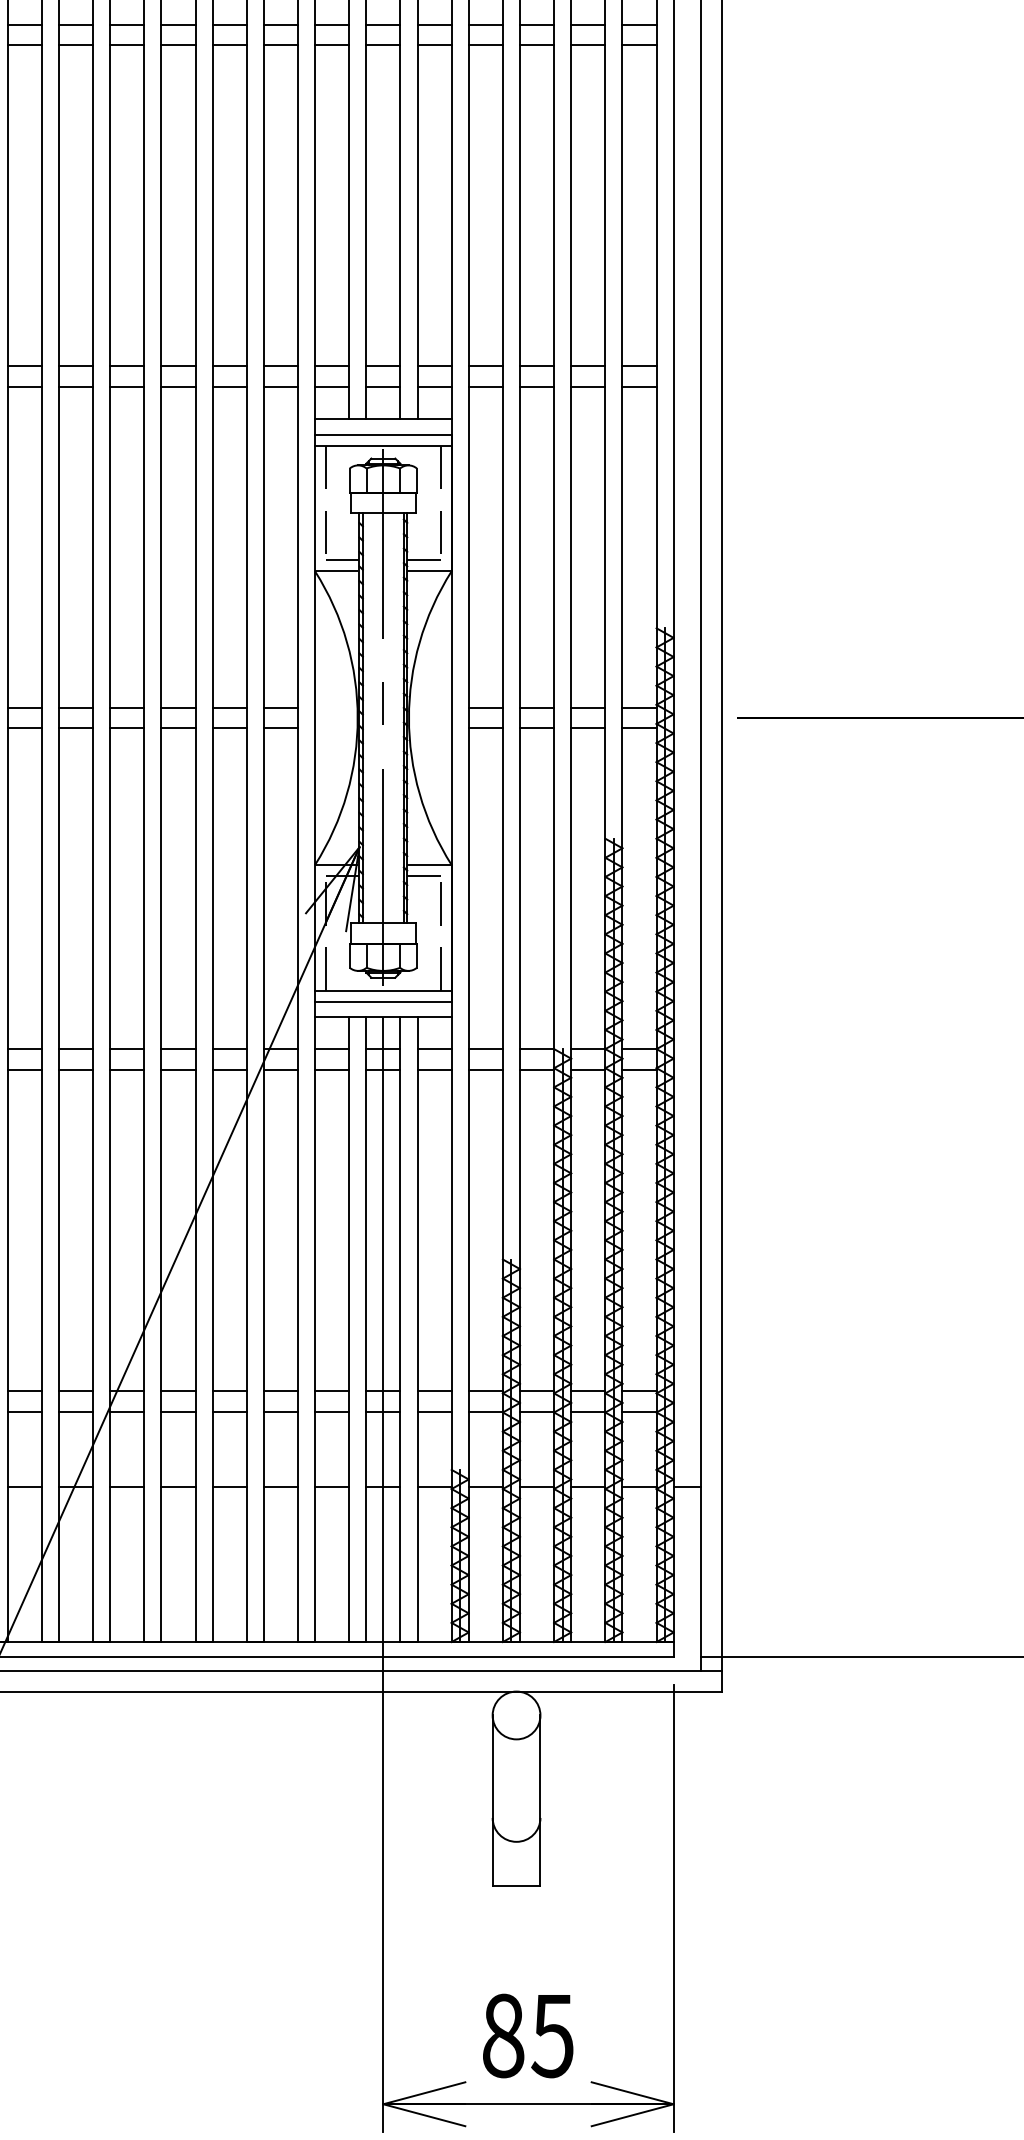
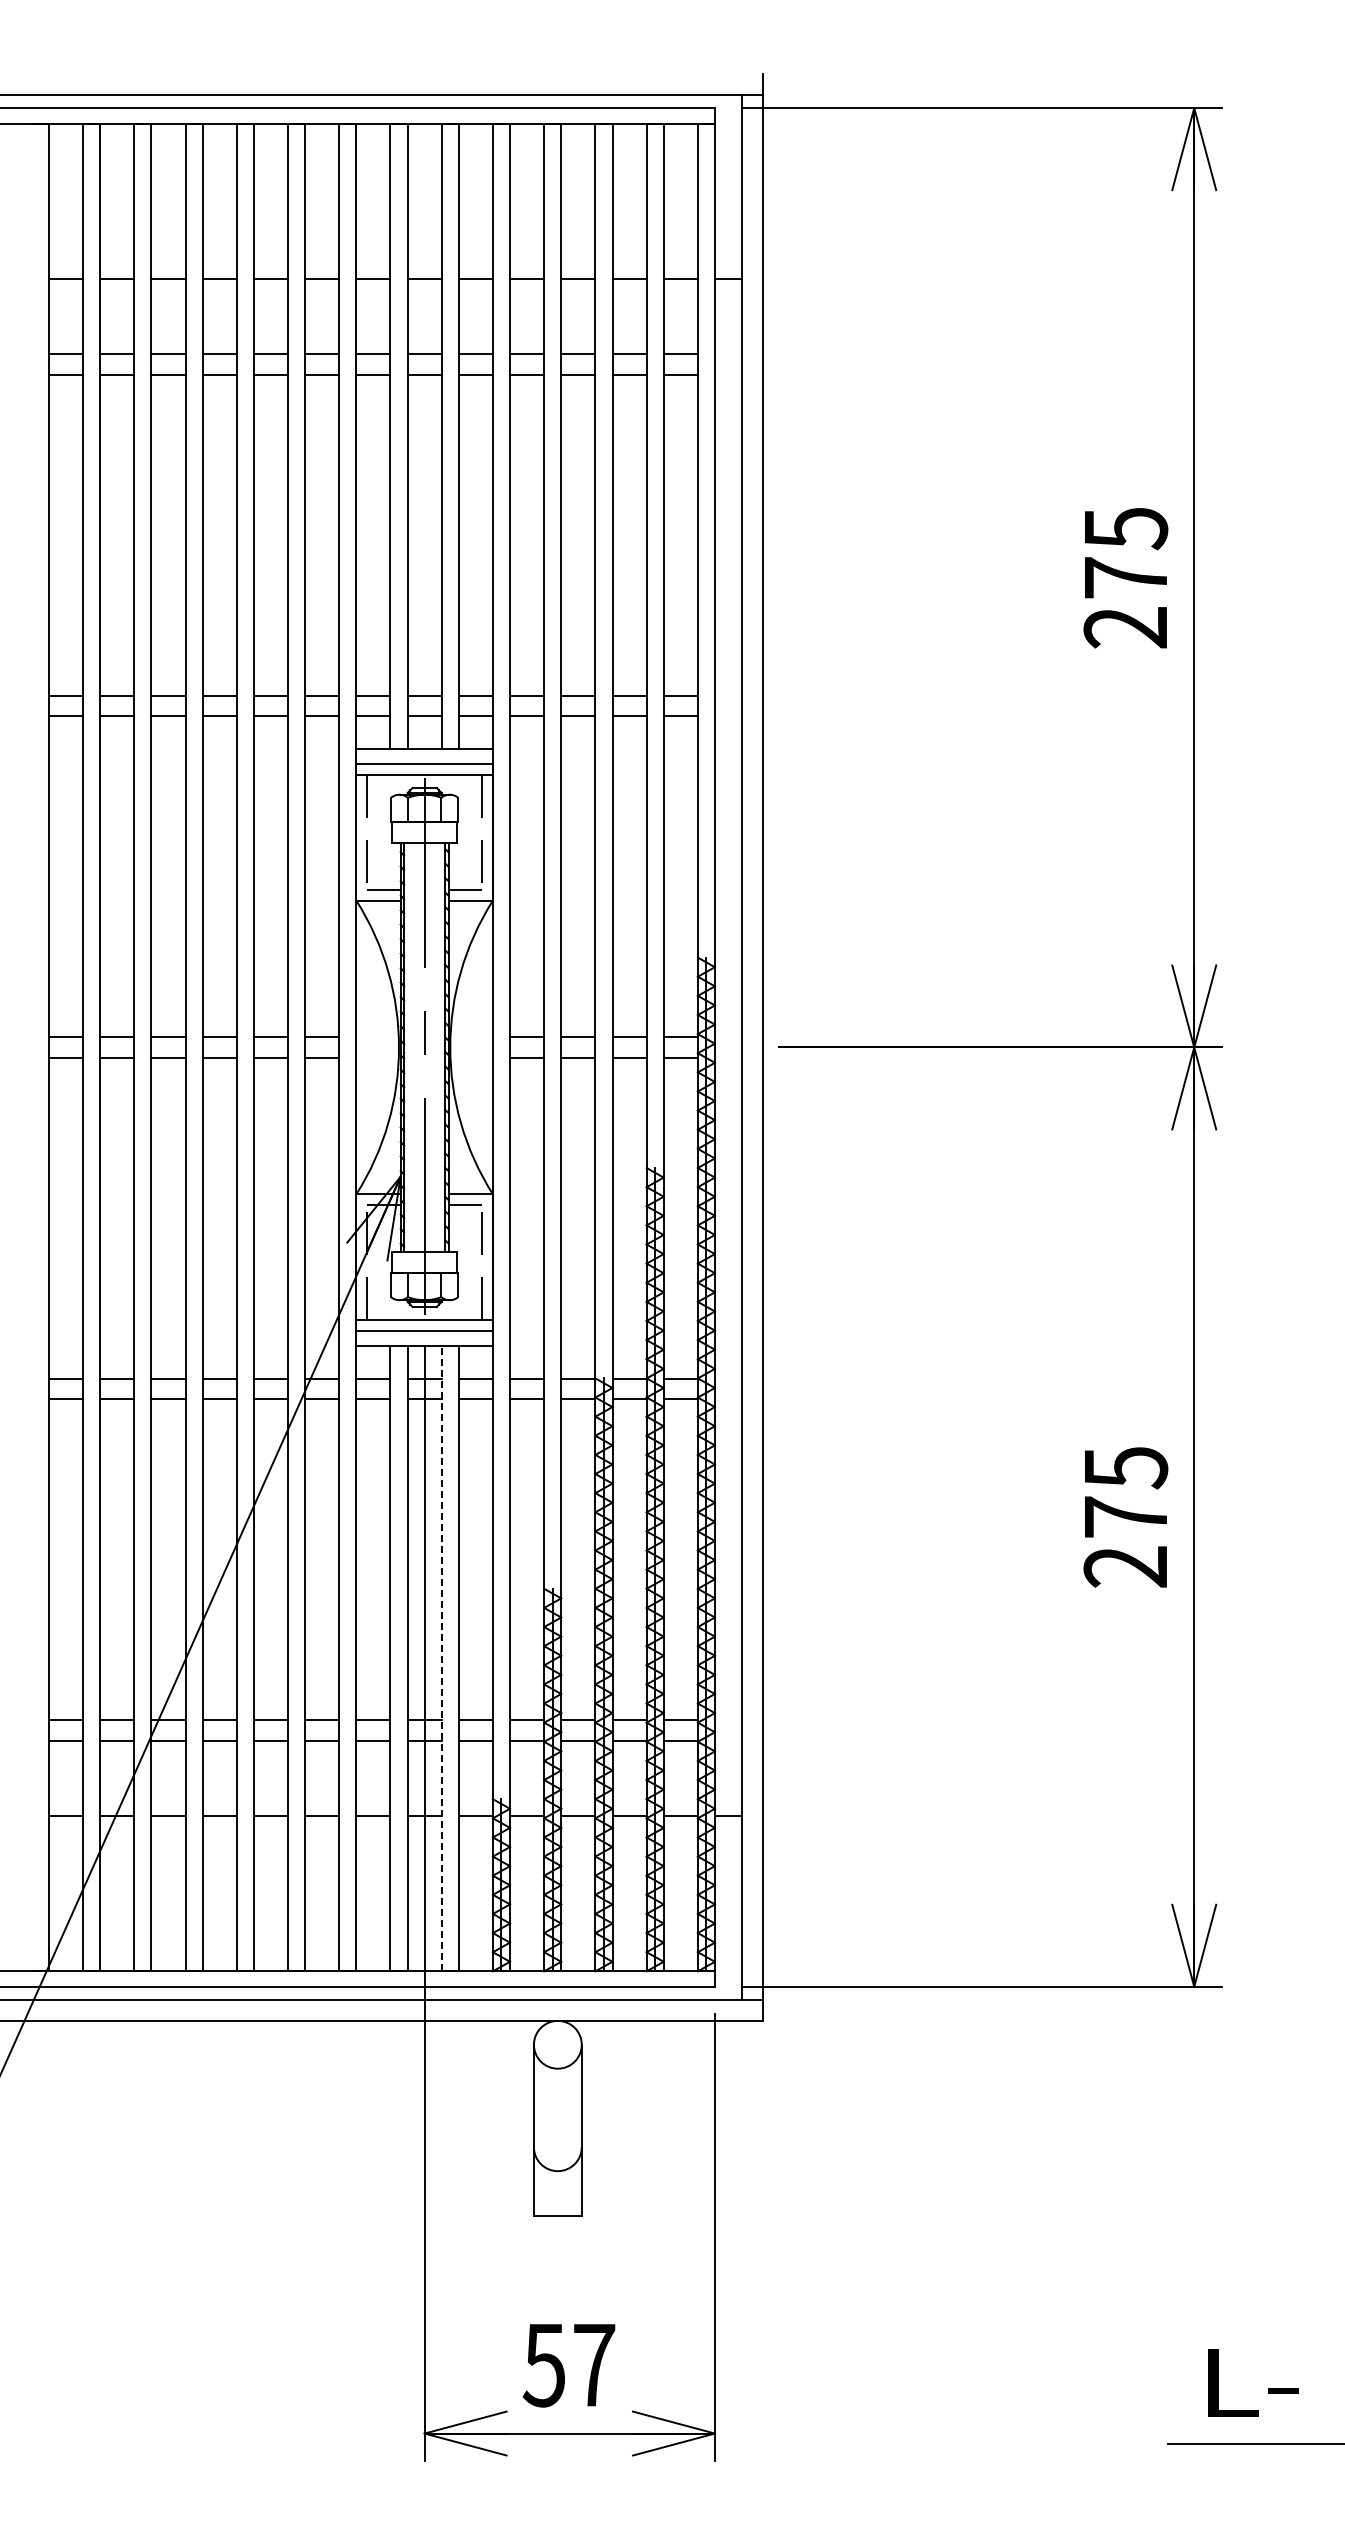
line: (400, 1329) -> (441, 1658), solid -> dashed
text: (527, 2036) -> (568, 2365), 85 -> 57

